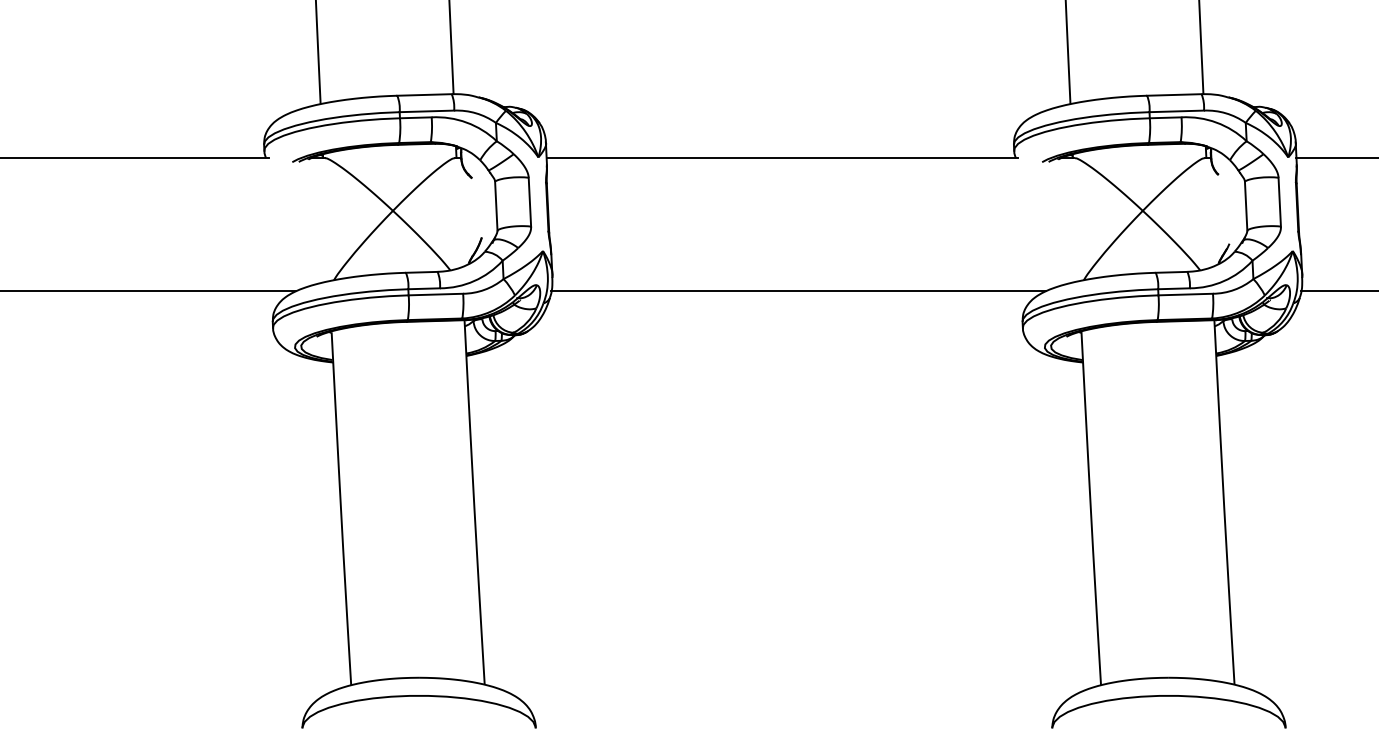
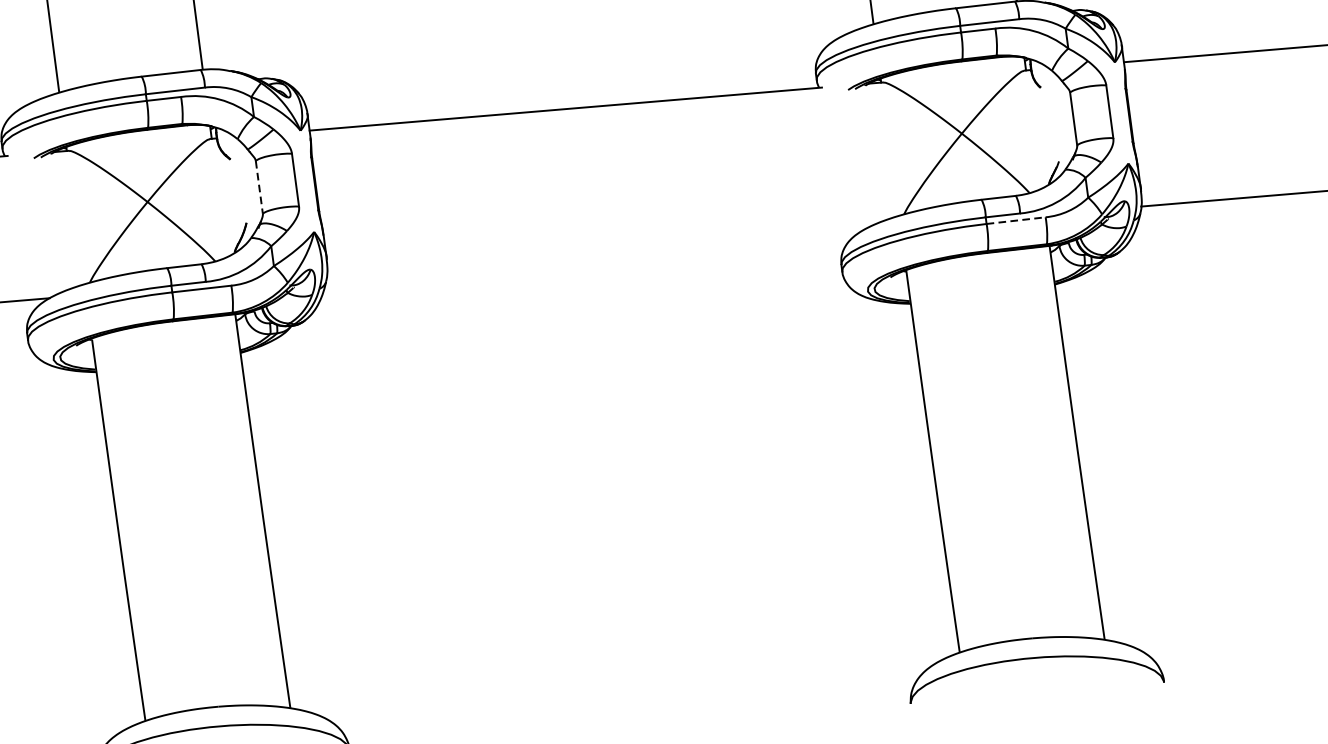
line: (496, 206) -> (259, 187), solid -> dashed
line: (798, 291) -> (595, 252), removed
line: (1186, 294) -> (1016, 220), solid -> dashed

